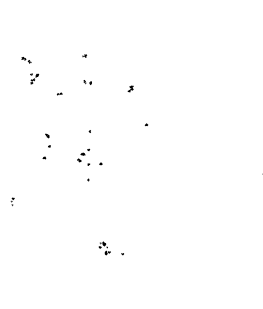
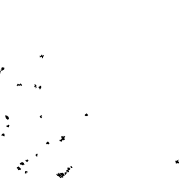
part: (87, 82) -> (37, 86), moved
part: (130, 88) -> (62, 138), moved
part: (83, 156) -> (22, 165), moved
part: (124, 197) -> (64, 171), added

